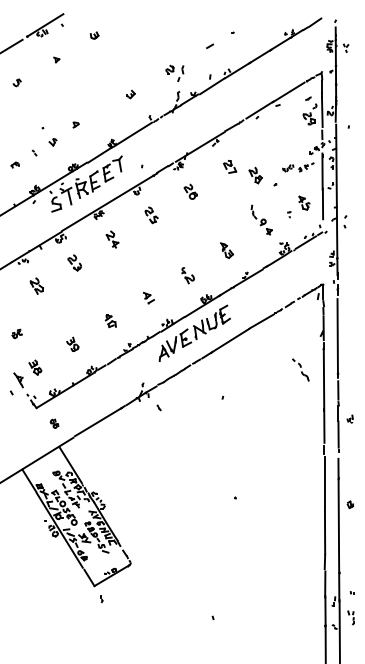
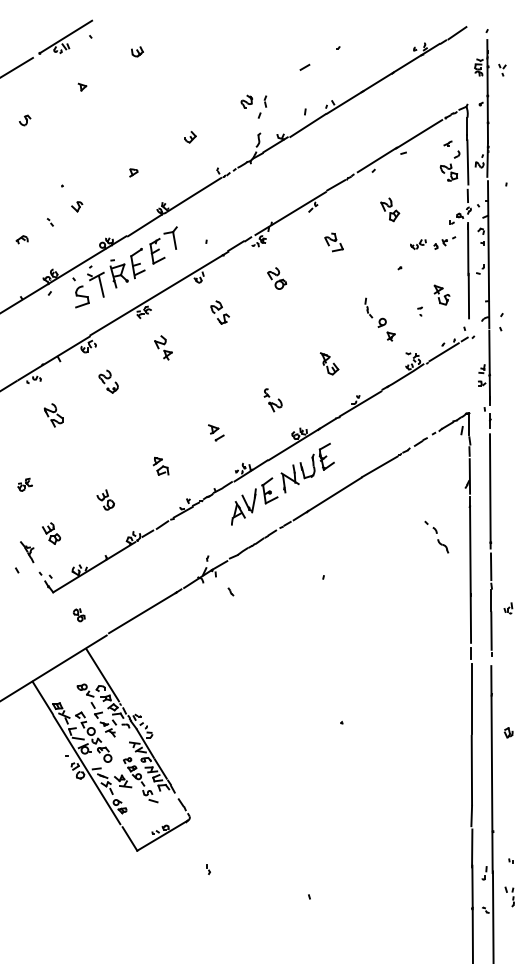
part: (75, 124) -> (132, 172), moved
part: (255, 175) -> (389, 209), moved
part: (101, 599) -> (208, 870), moved

